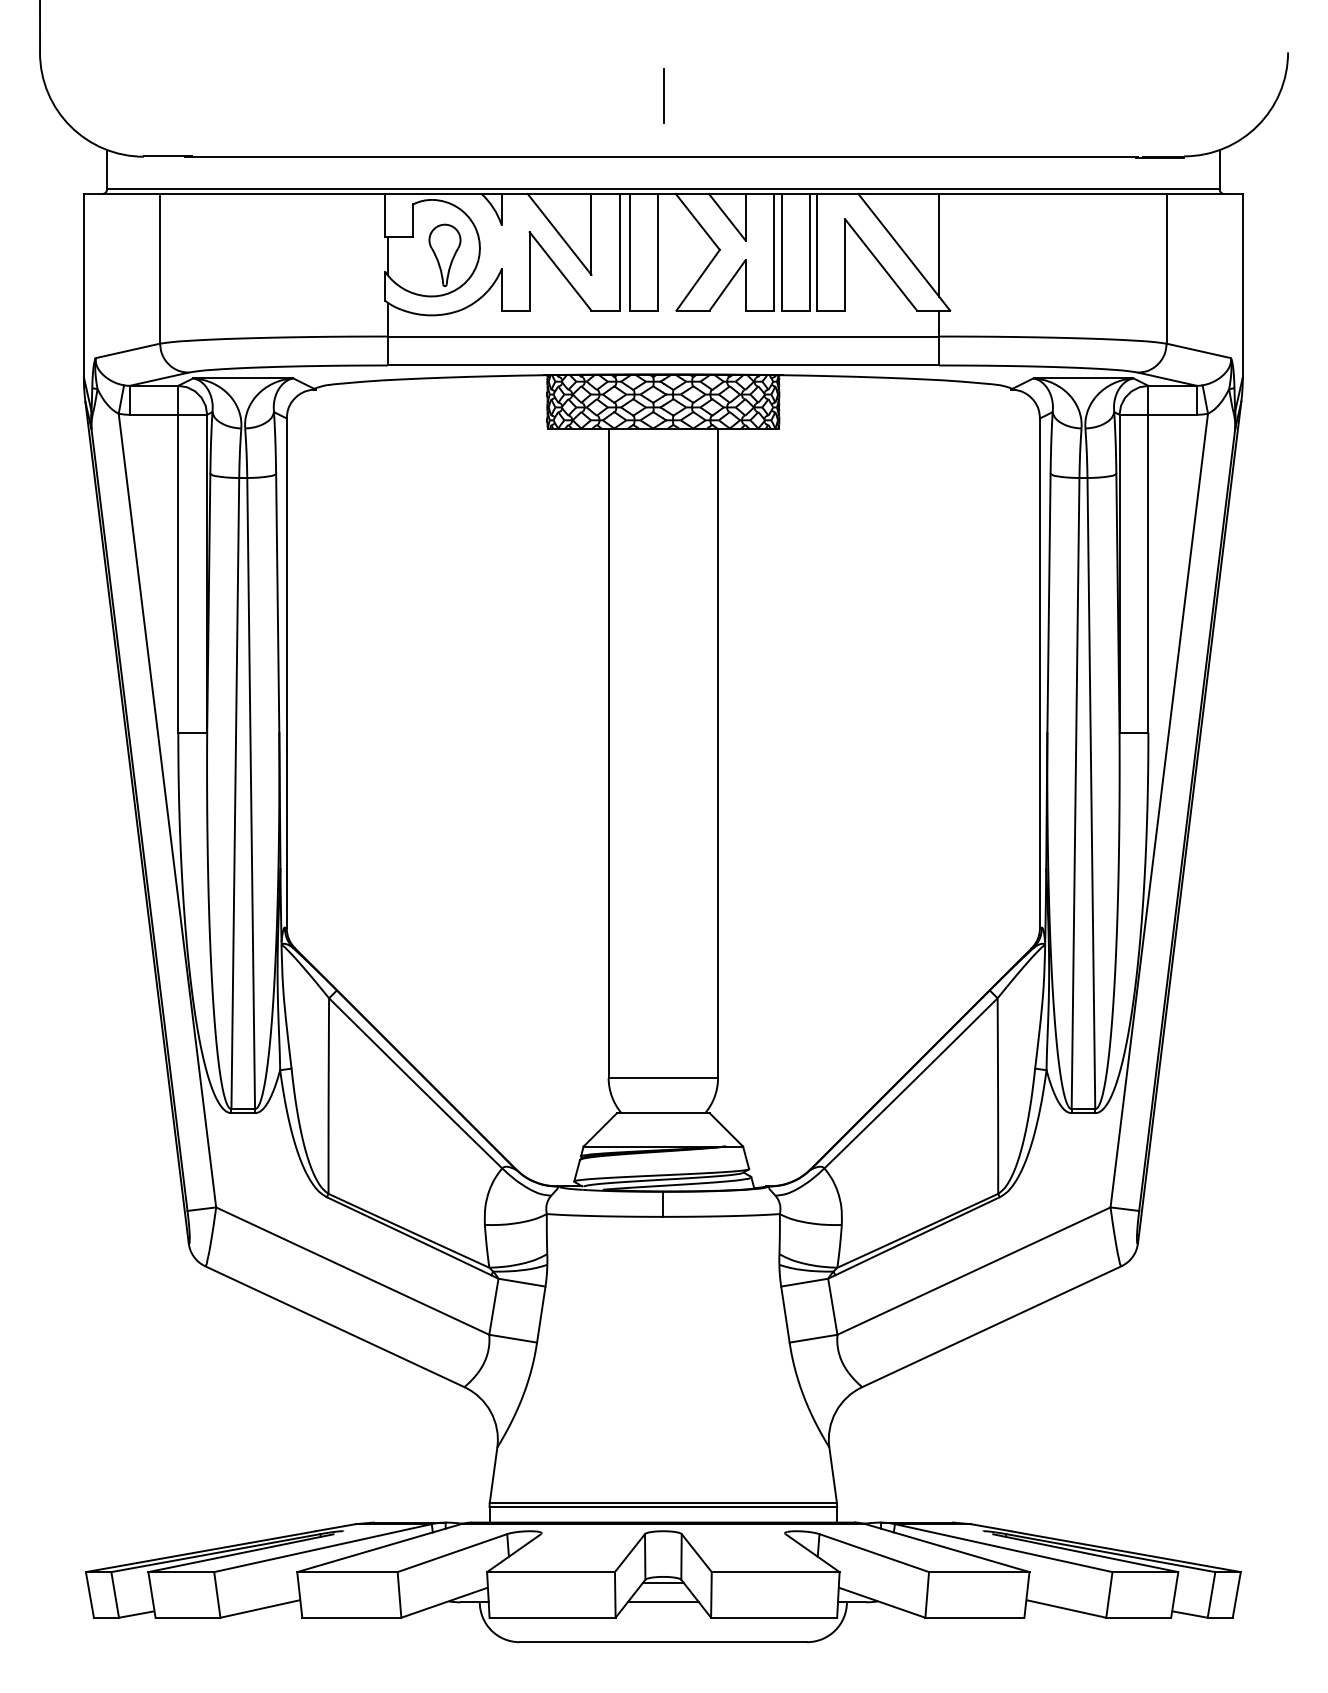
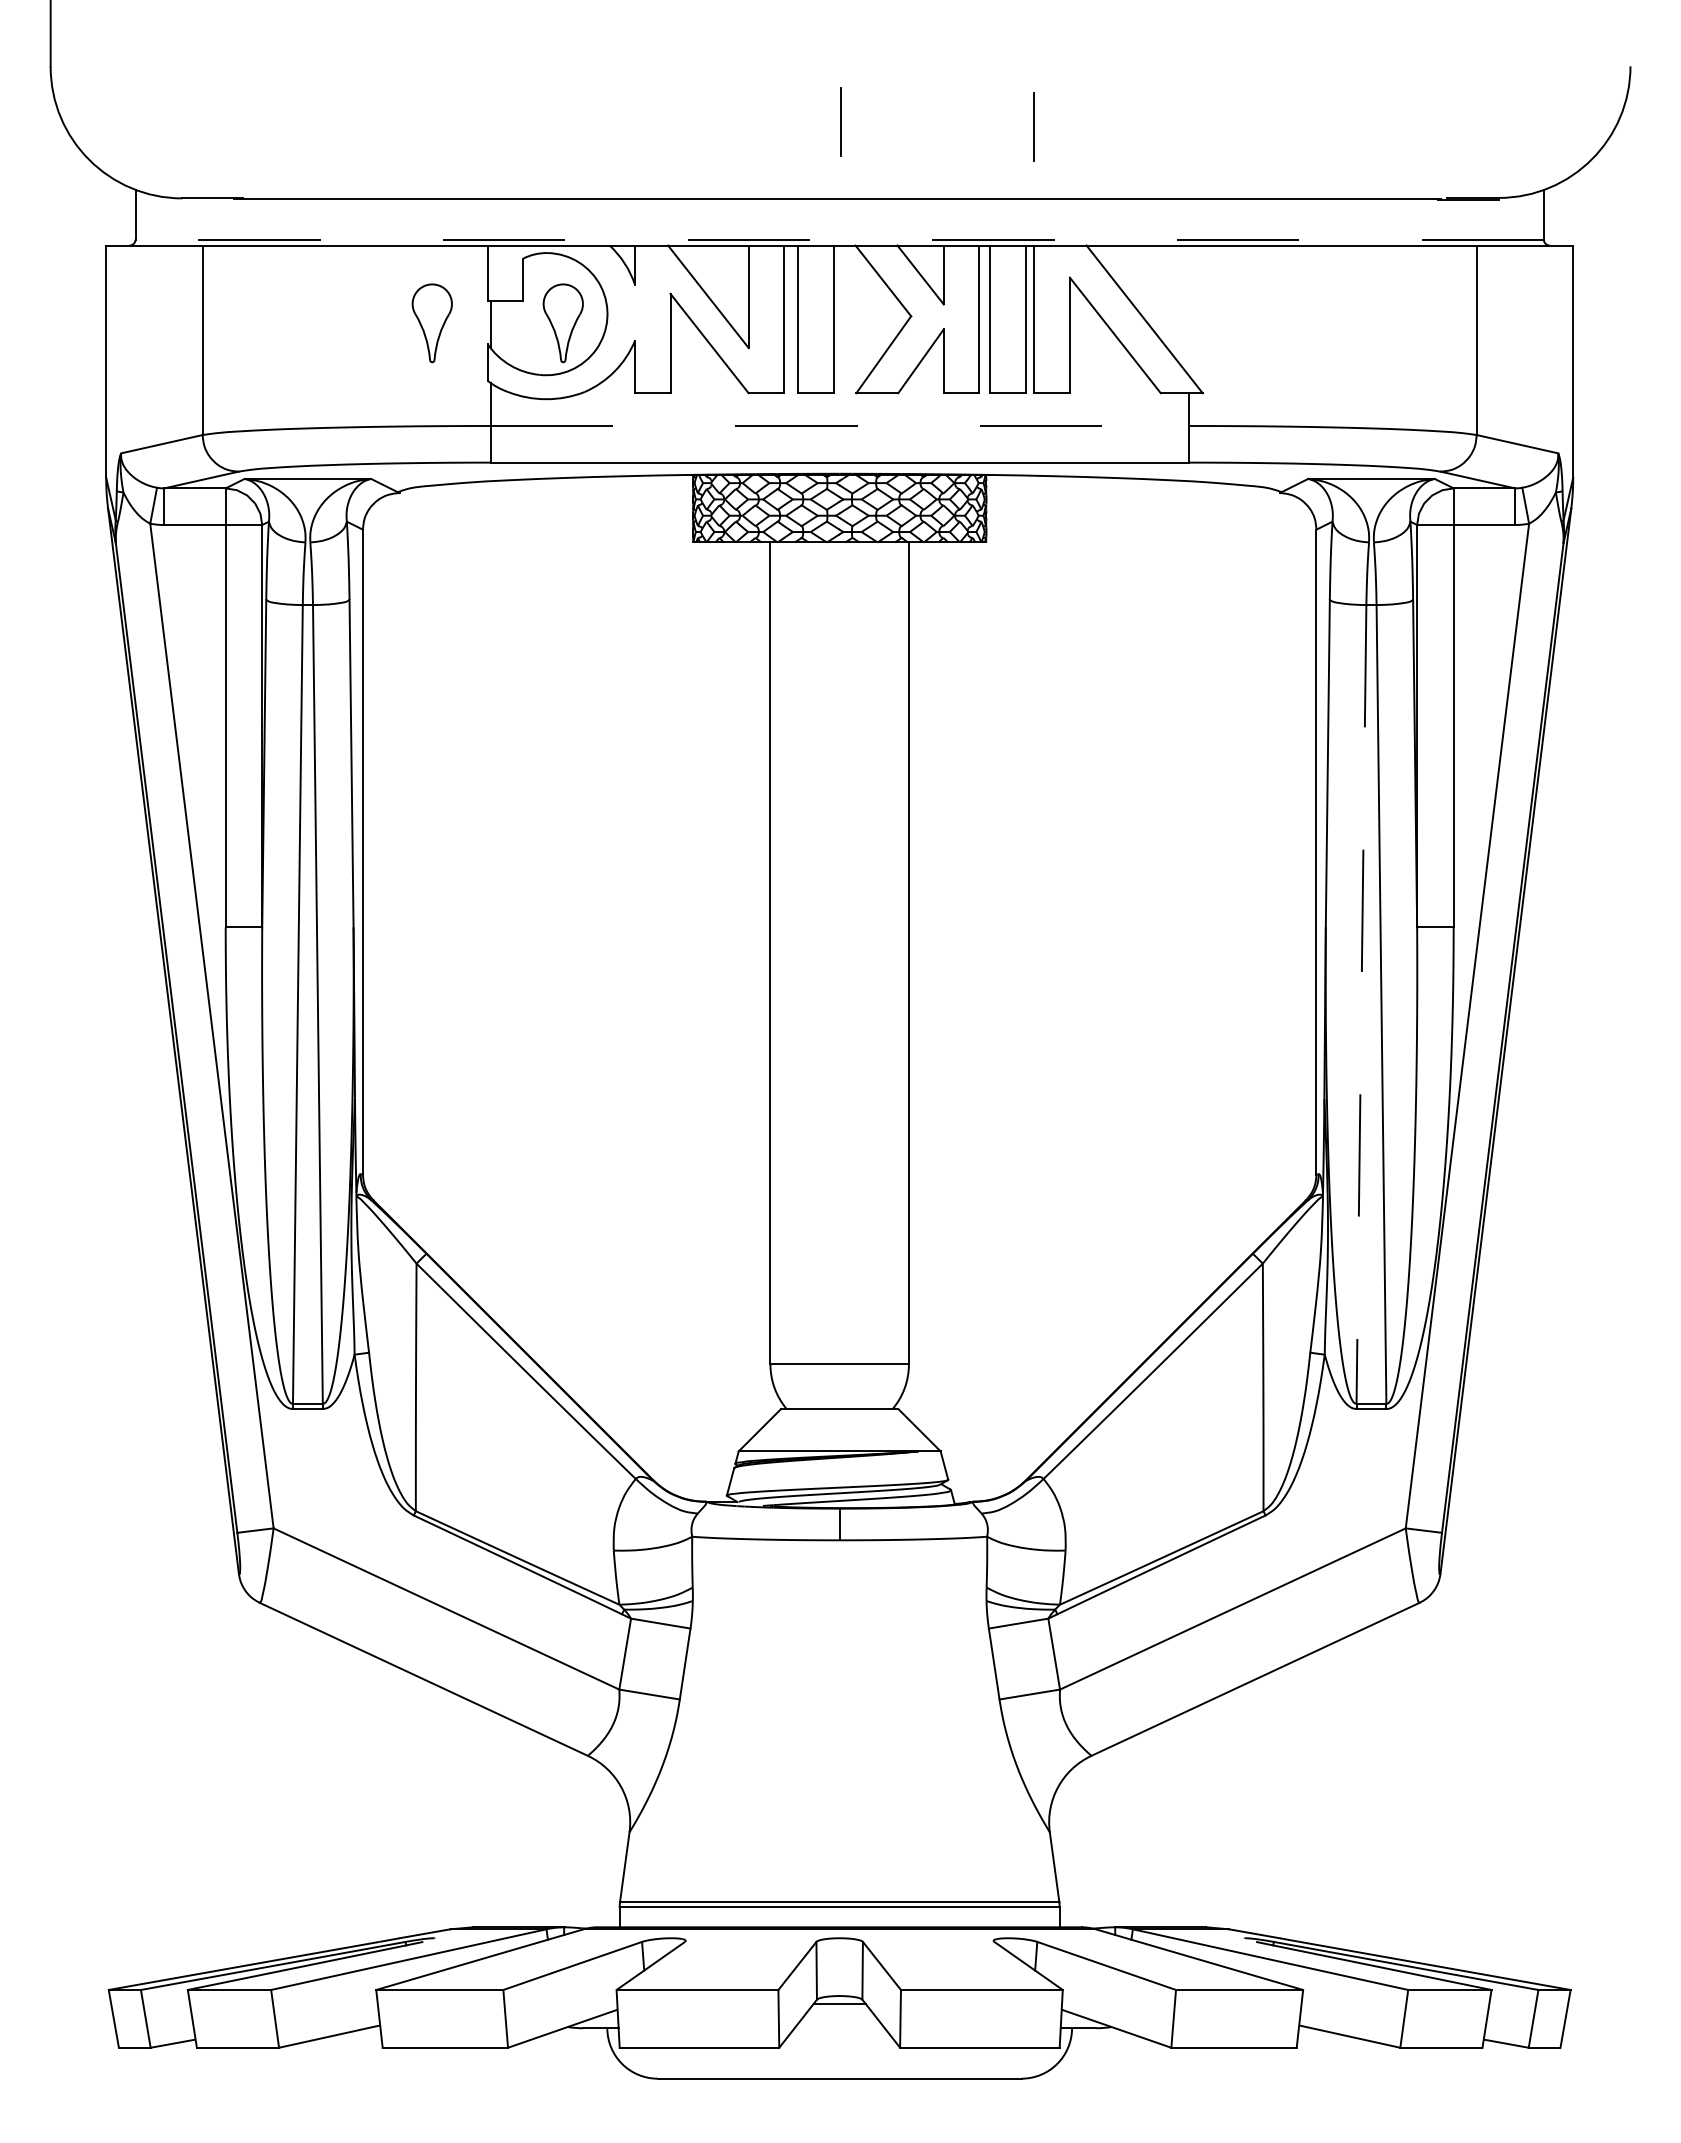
line: (816, 99) -> (1033, 126), added
line: (663, 189) -> (839, 239), solid -> dashed
line: (938, 245) -> (1188, 310), removed
part: (340, 255) -> (431, 323), added
line: (664, 336) -> (840, 425), solid -> dashed
line: (1075, 794) -> (1361, 1005), solid -> dashed
line: (663, 1602) -> (839, 2028), removed

